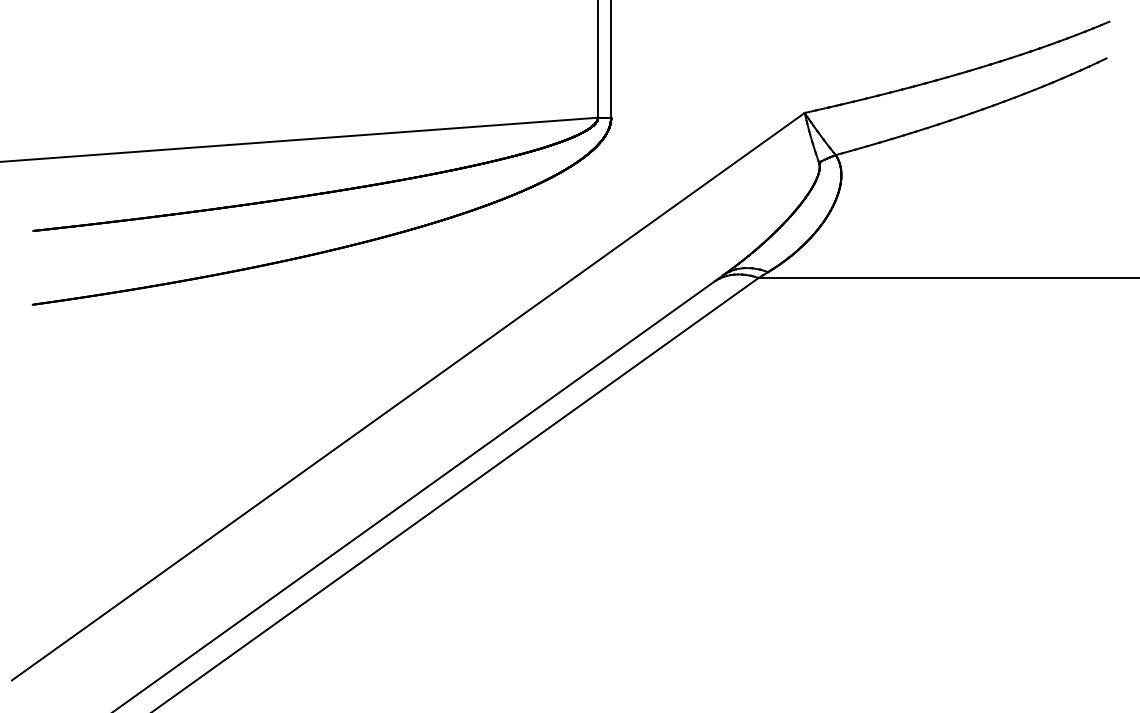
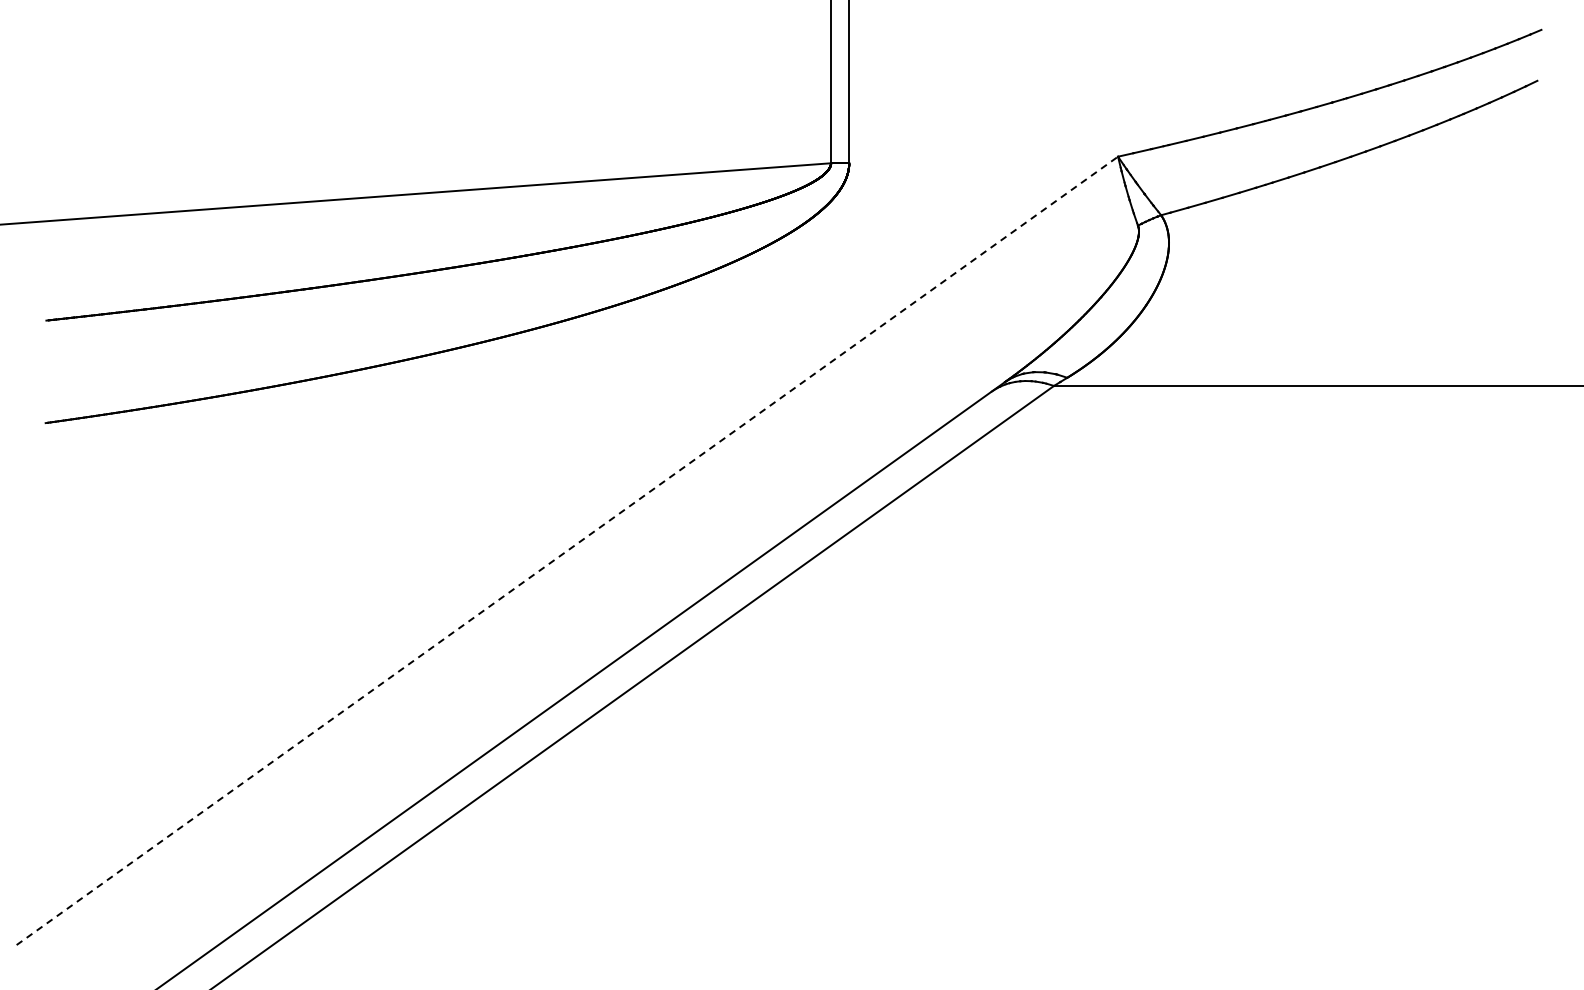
line: (408, 396) -> (567, 550), solid -> dashed

